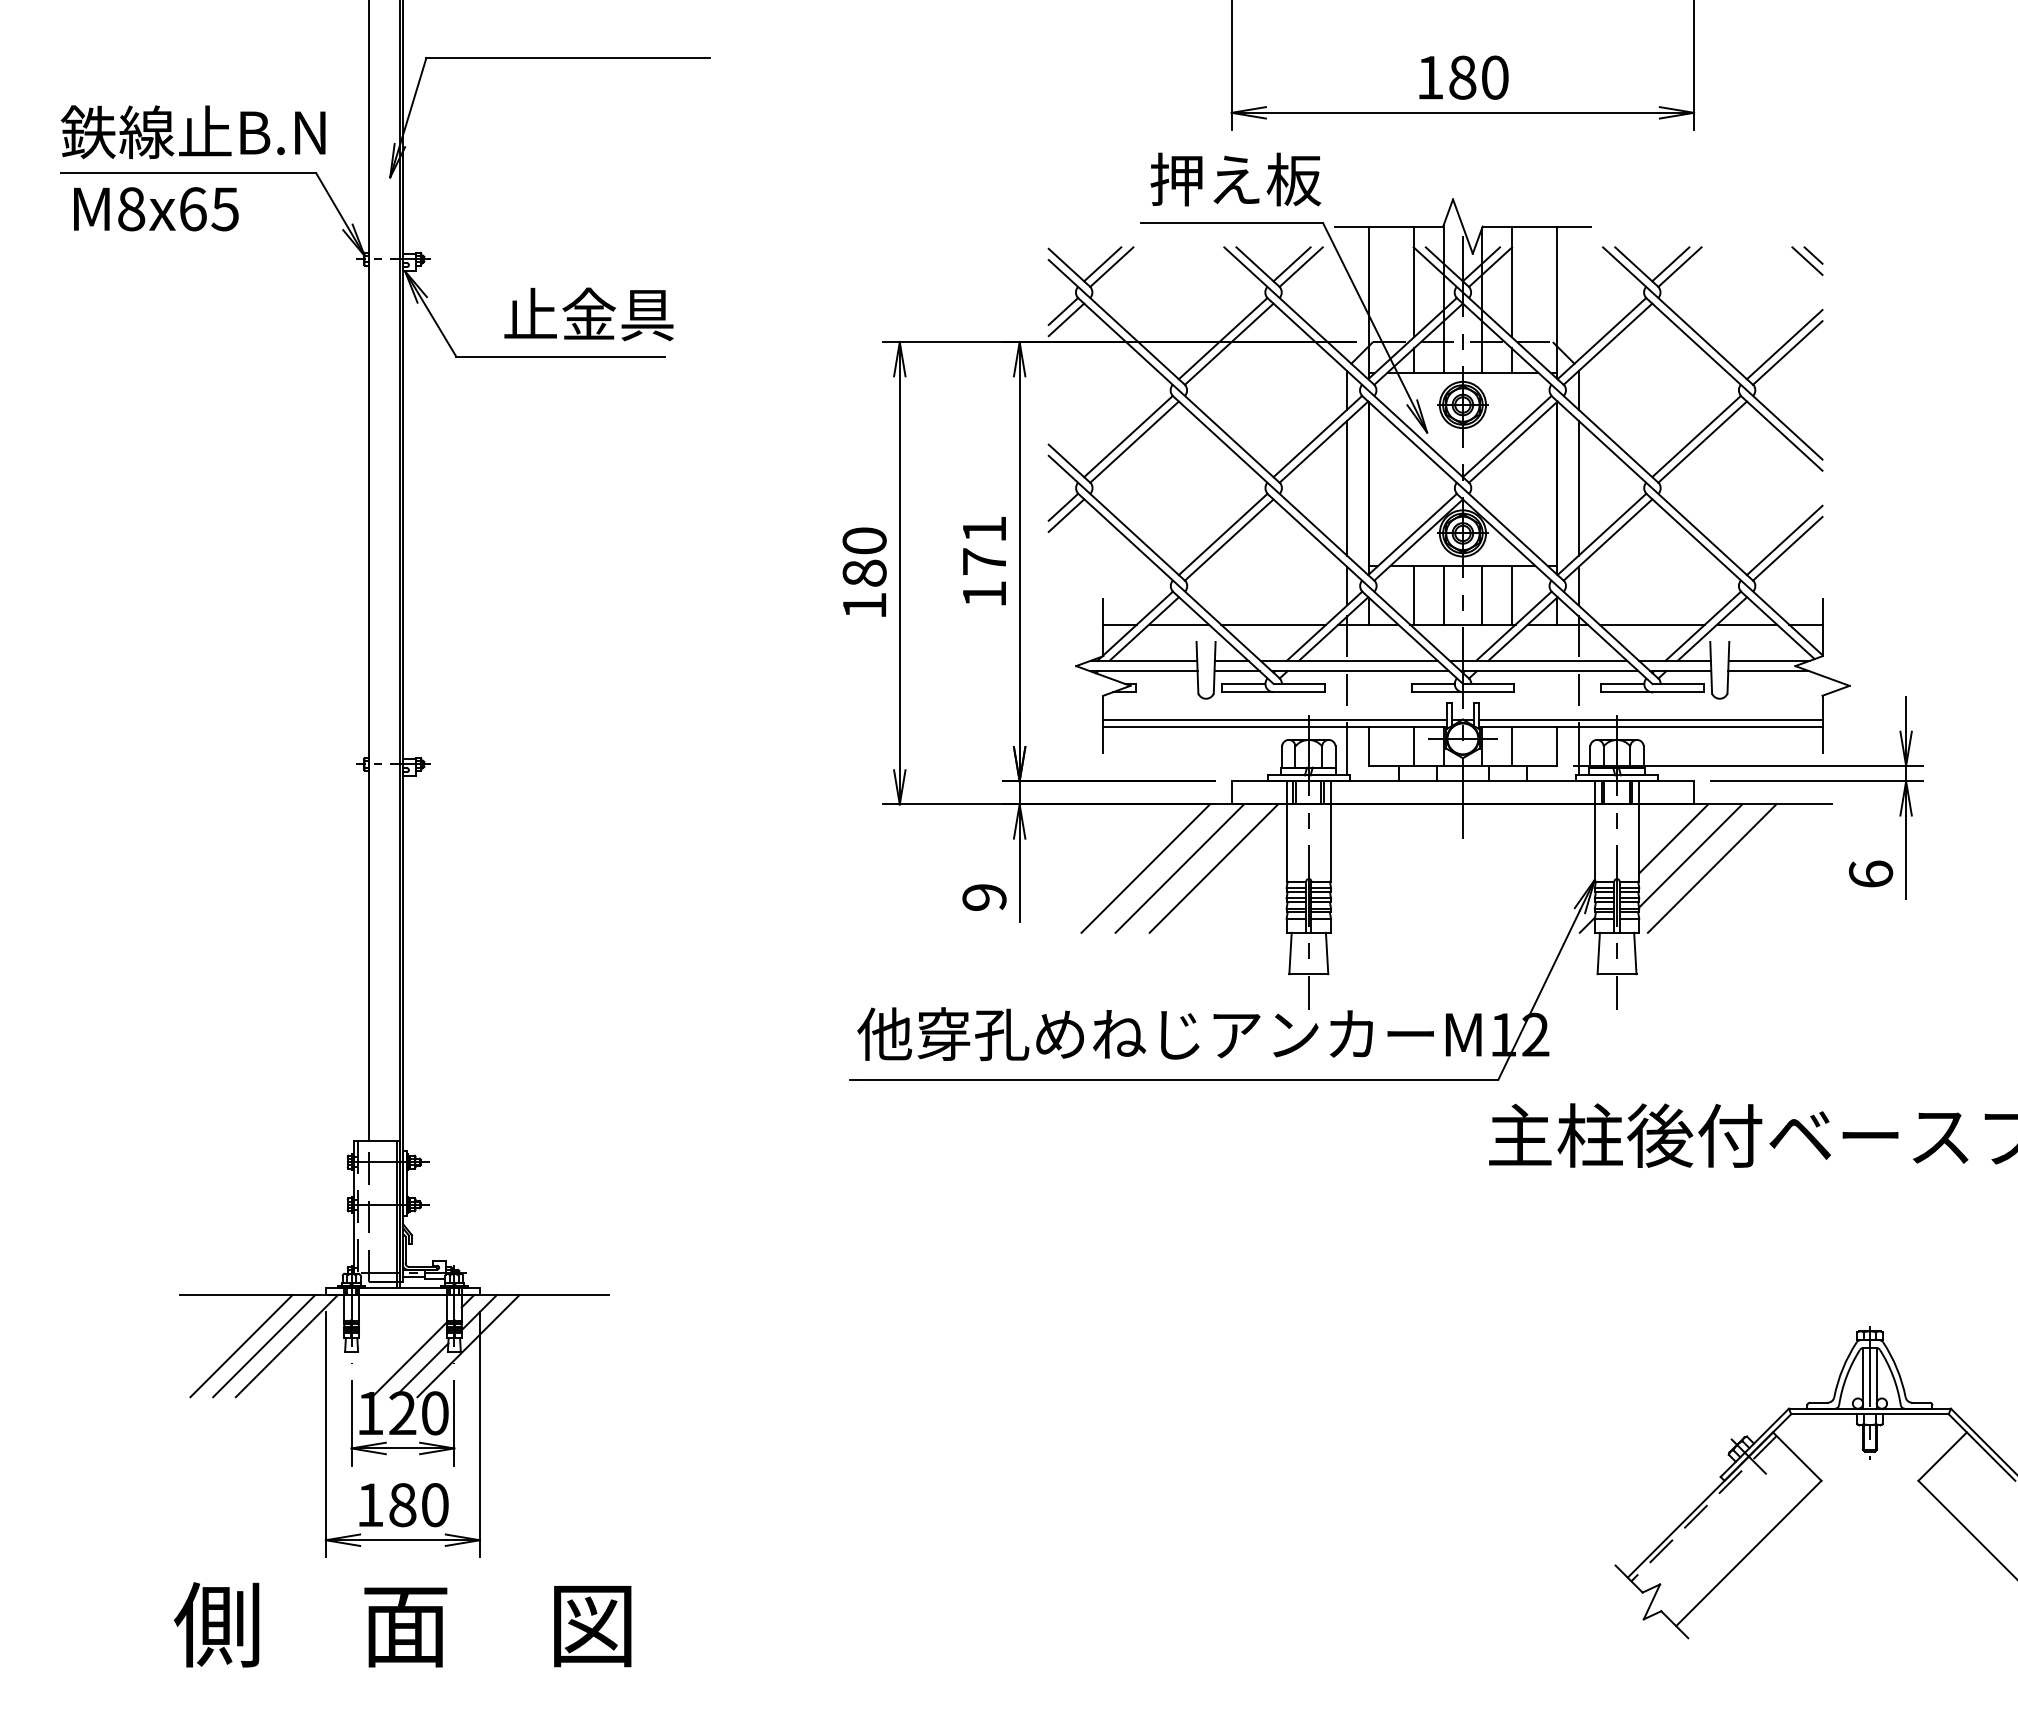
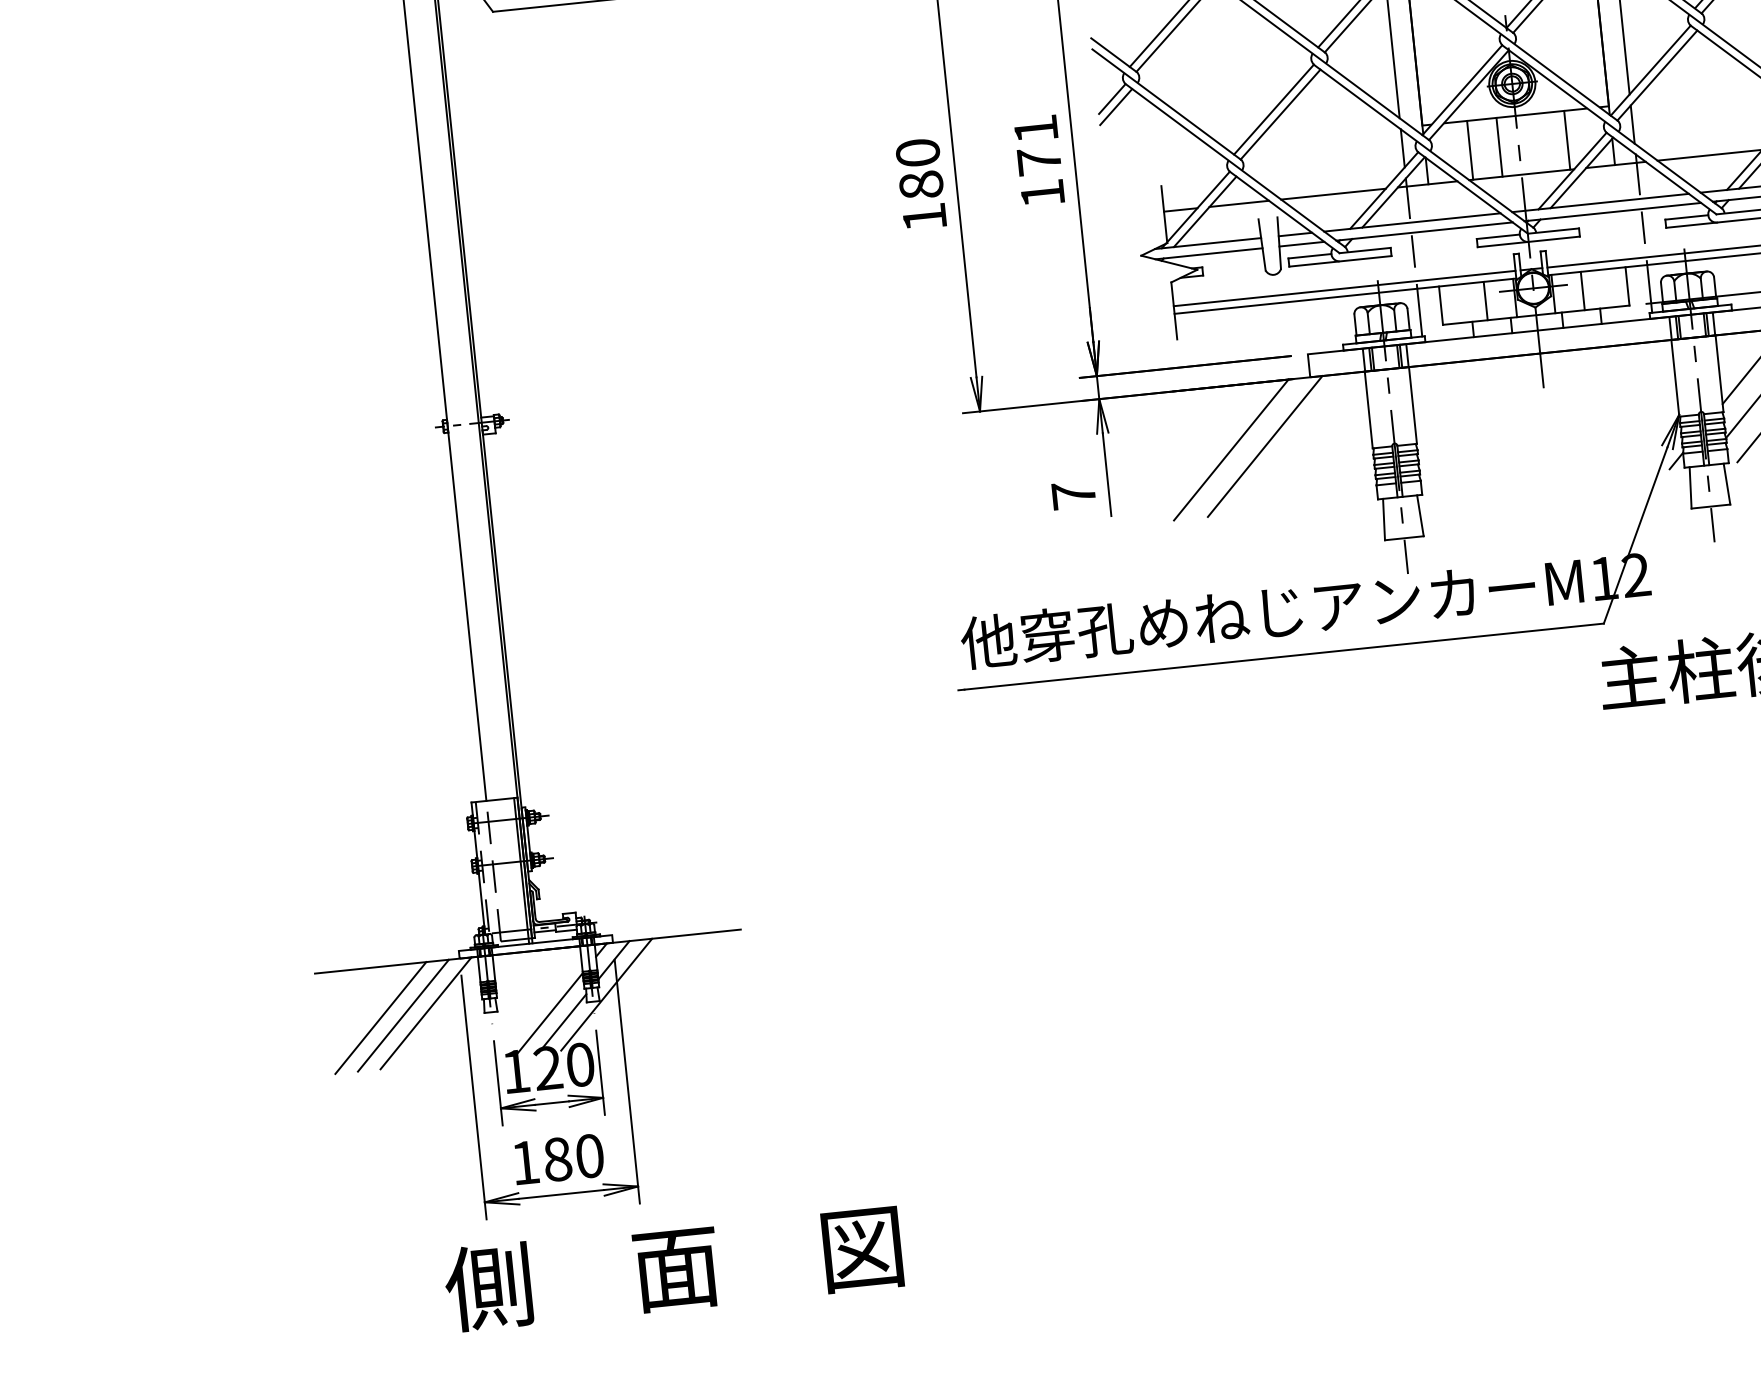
line: (1482, 594) -> (1538, 142), removed
line: (1213, 868) -> (1298, 442), removed
text: (984, 897) -> (1073, 495), 9 -> 7
text: (402, 1624) -> (673, 1267), moved

